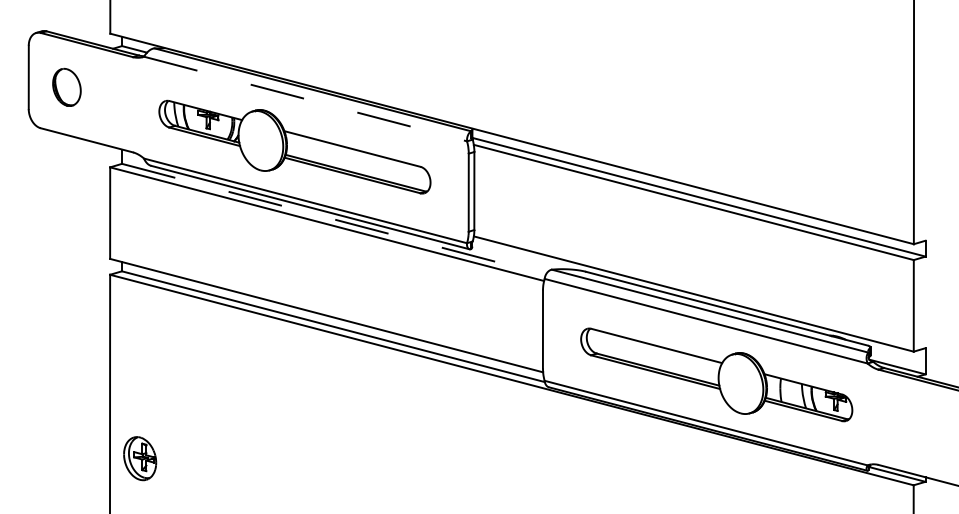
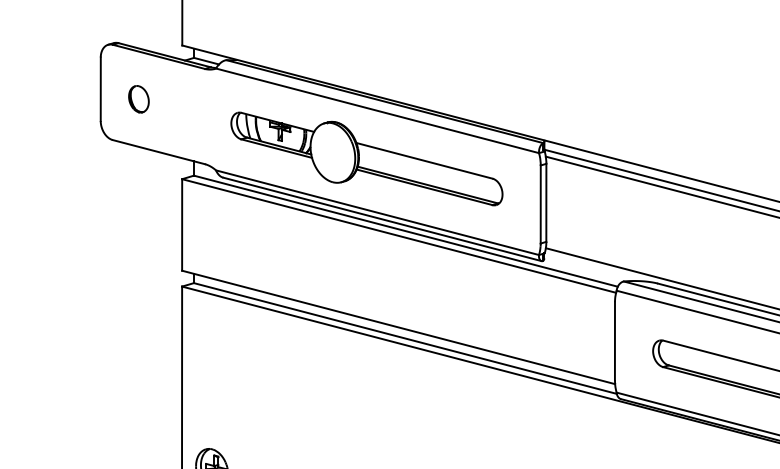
part: (66, 87) -> (138, 99), size x0.71
line: (305, 99) -> (377, 111), dashed -> solid
line: (334, 219) -> (406, 231), dashed -> solid

